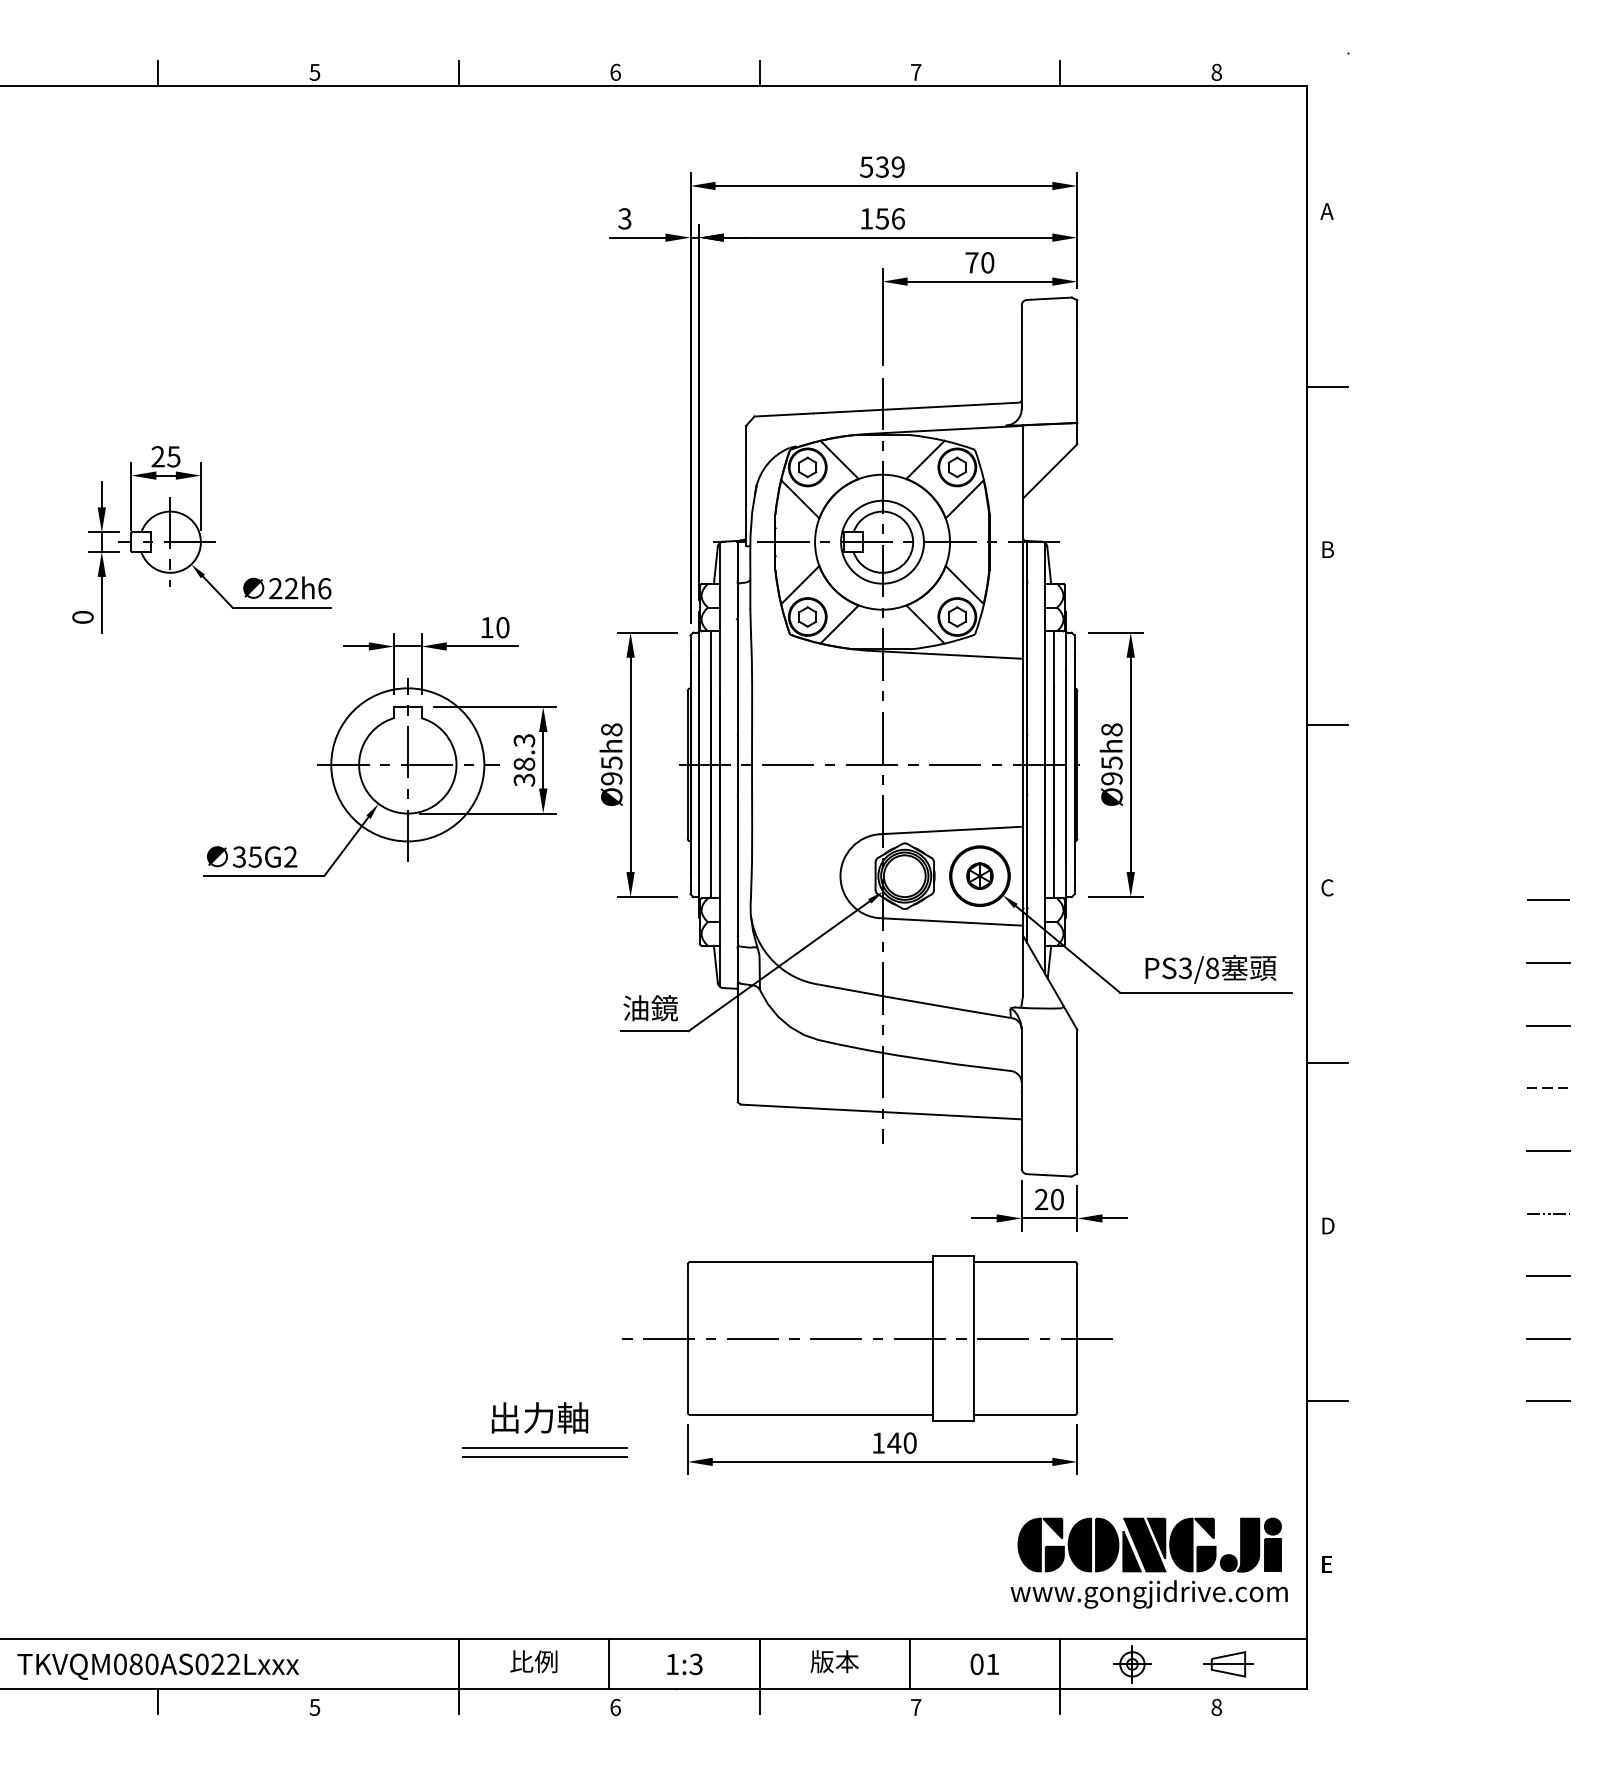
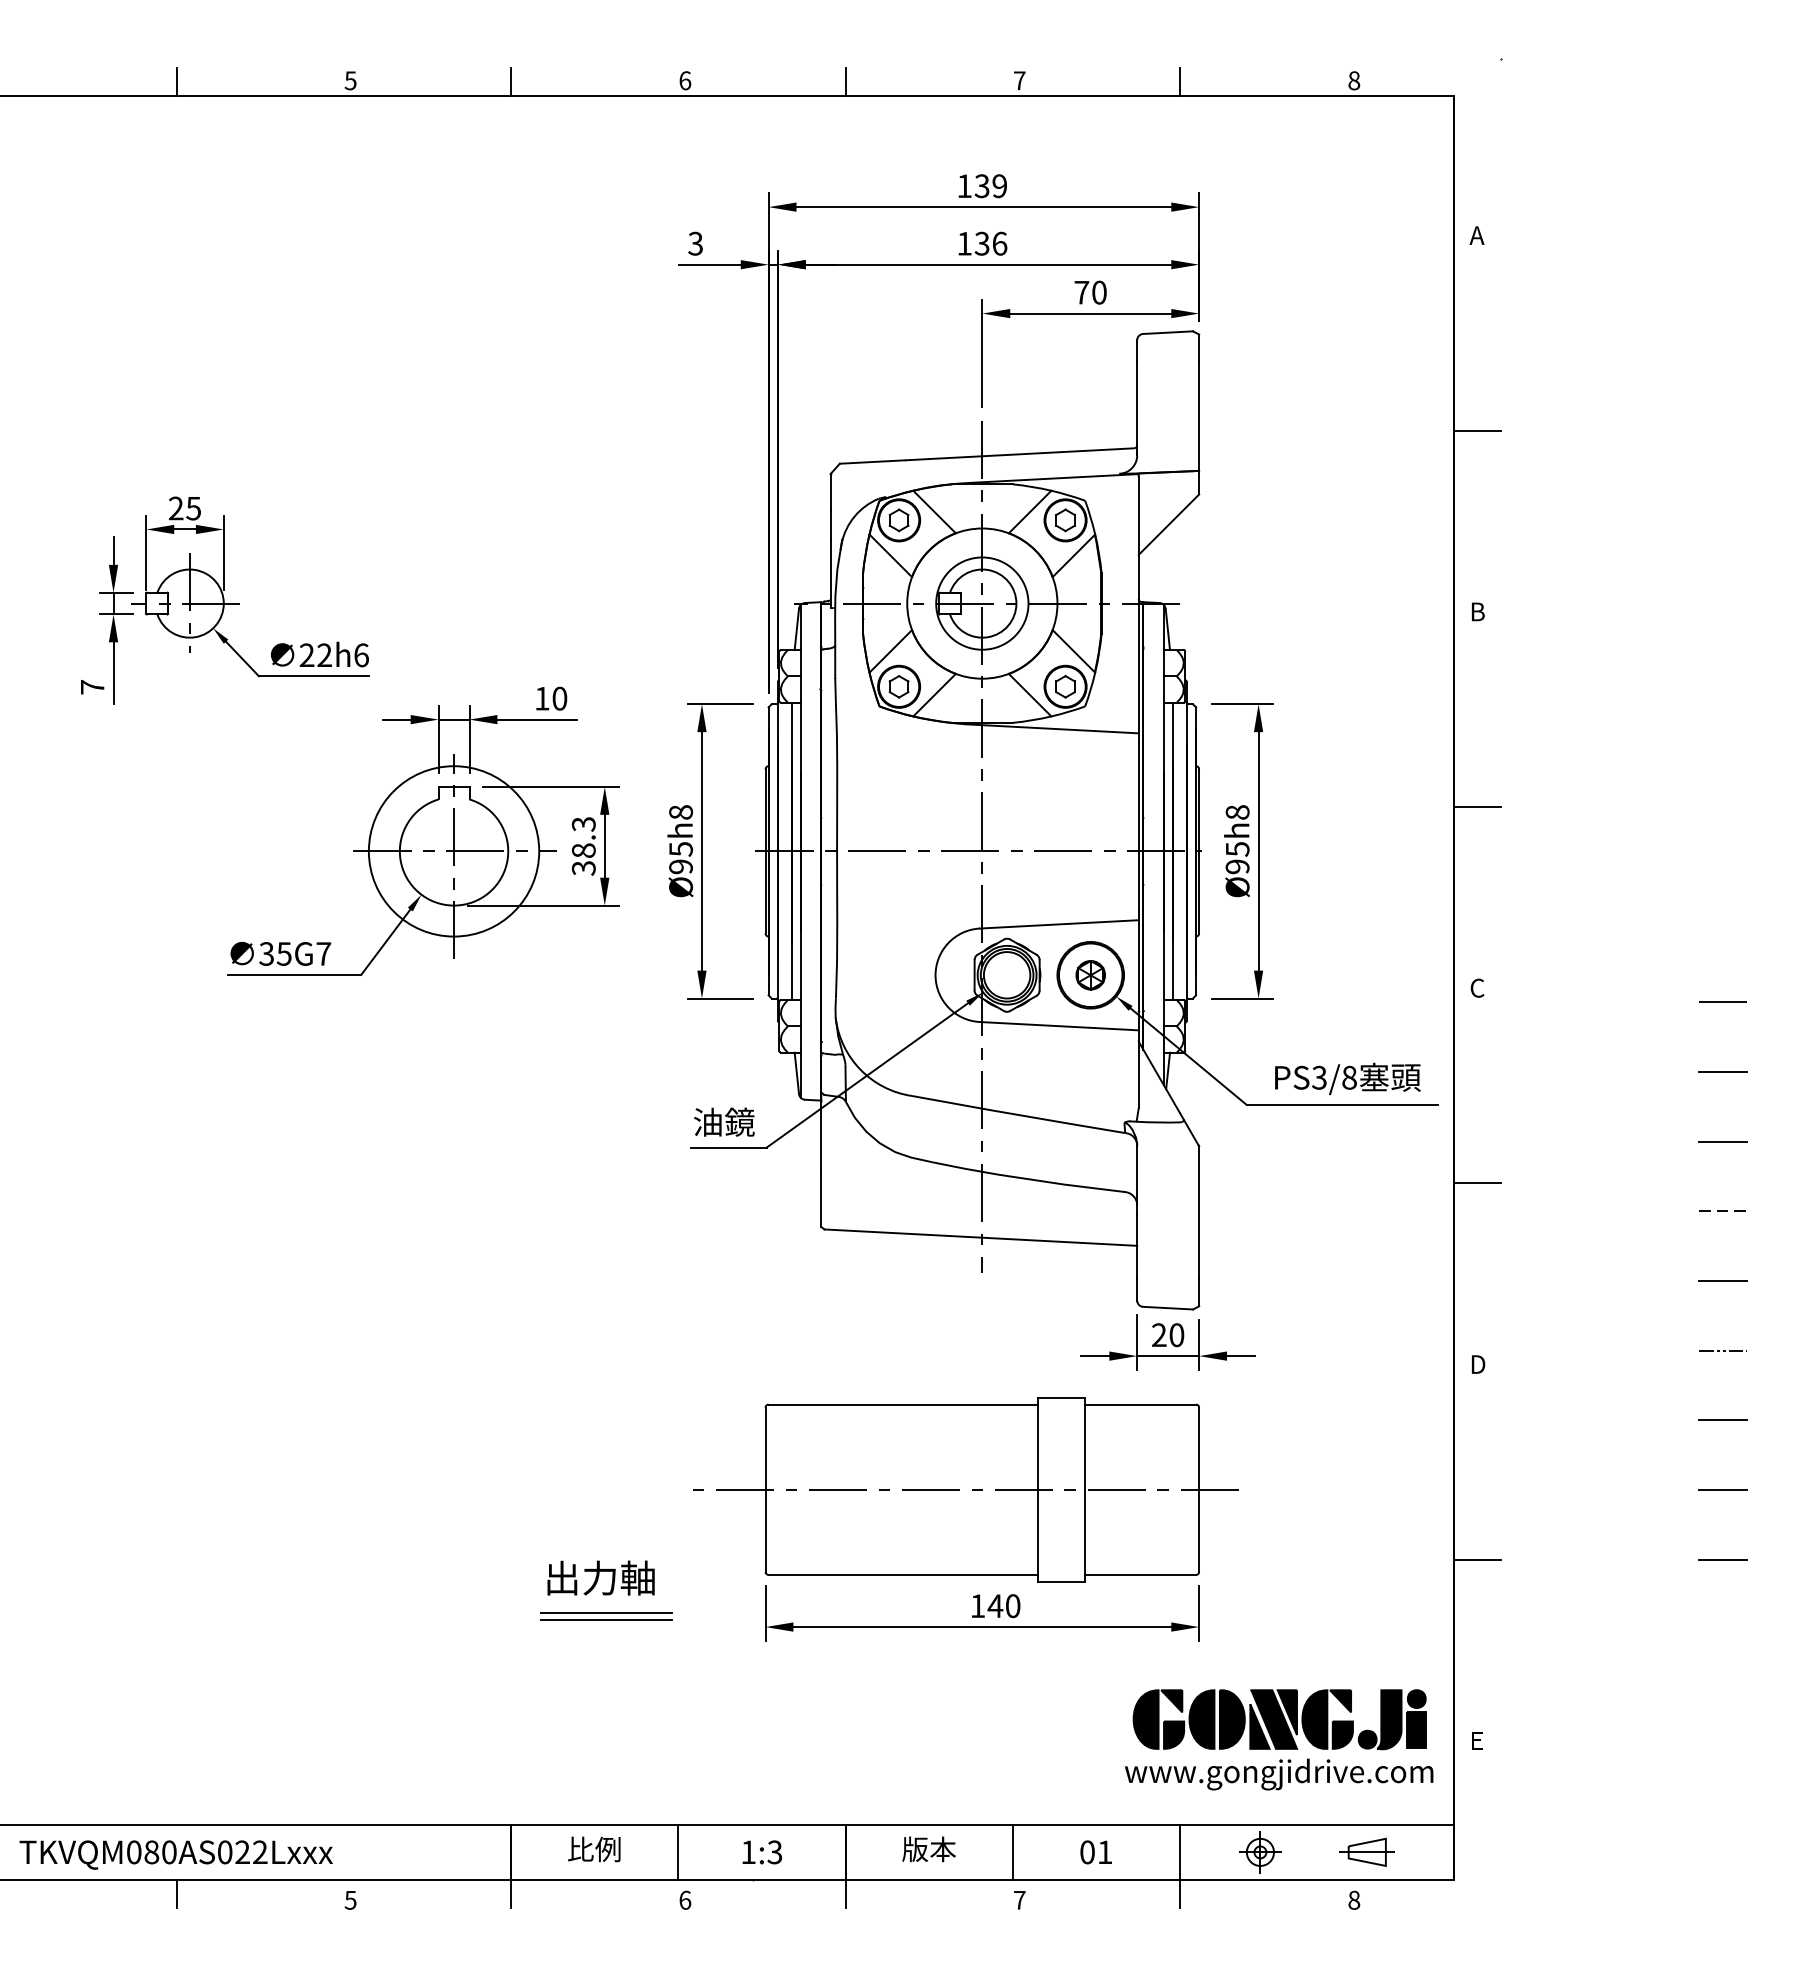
text: (866, 167) -> (964, 186), 539 -> 139
text: (882, 218) -> (982, 243), 156 -> 136
text: (82, 617) -> (92, 687), 0 -> 7
text: (290, 856) -> (323, 953), 35G2 -> 35G7
part: (544, 1452) -> (606, 1616), size x0.71

